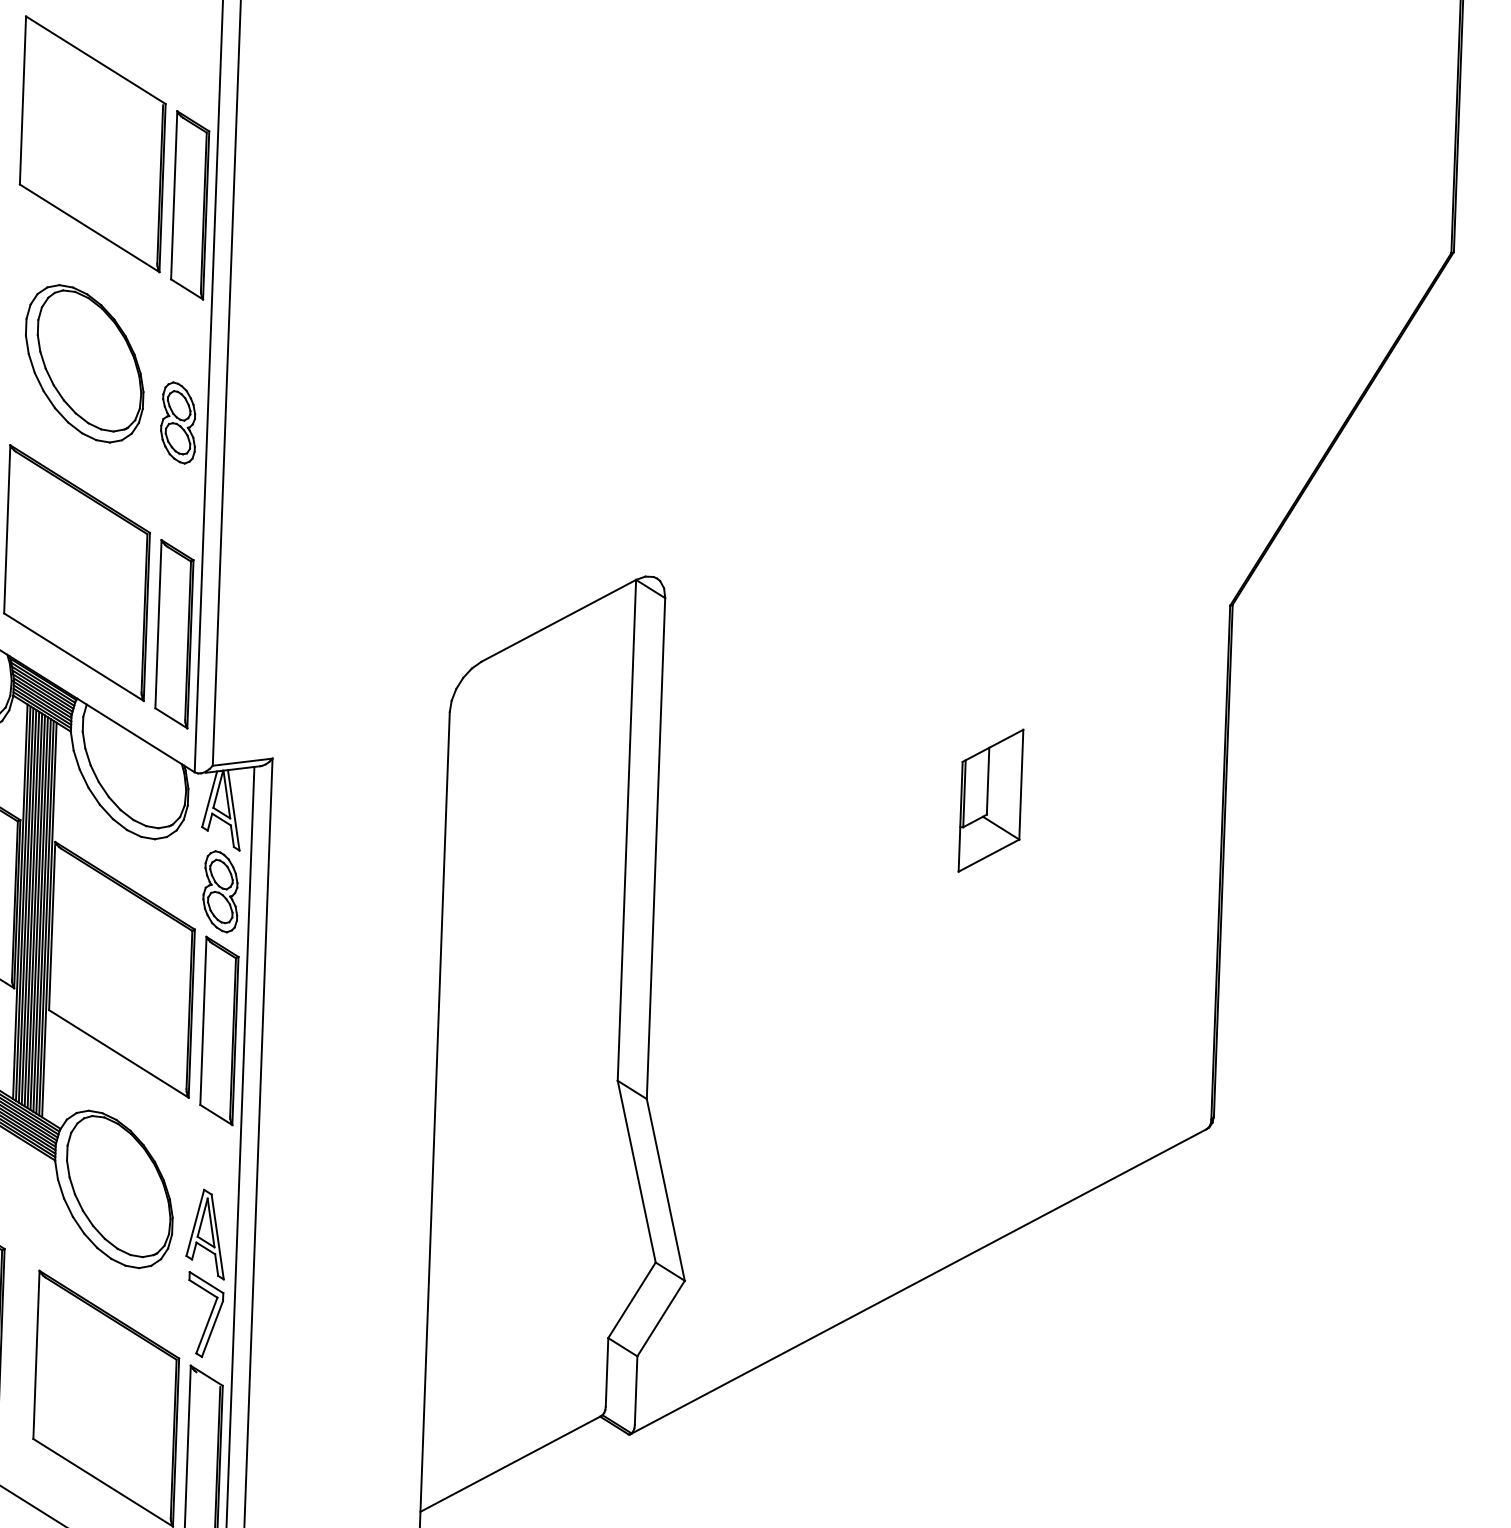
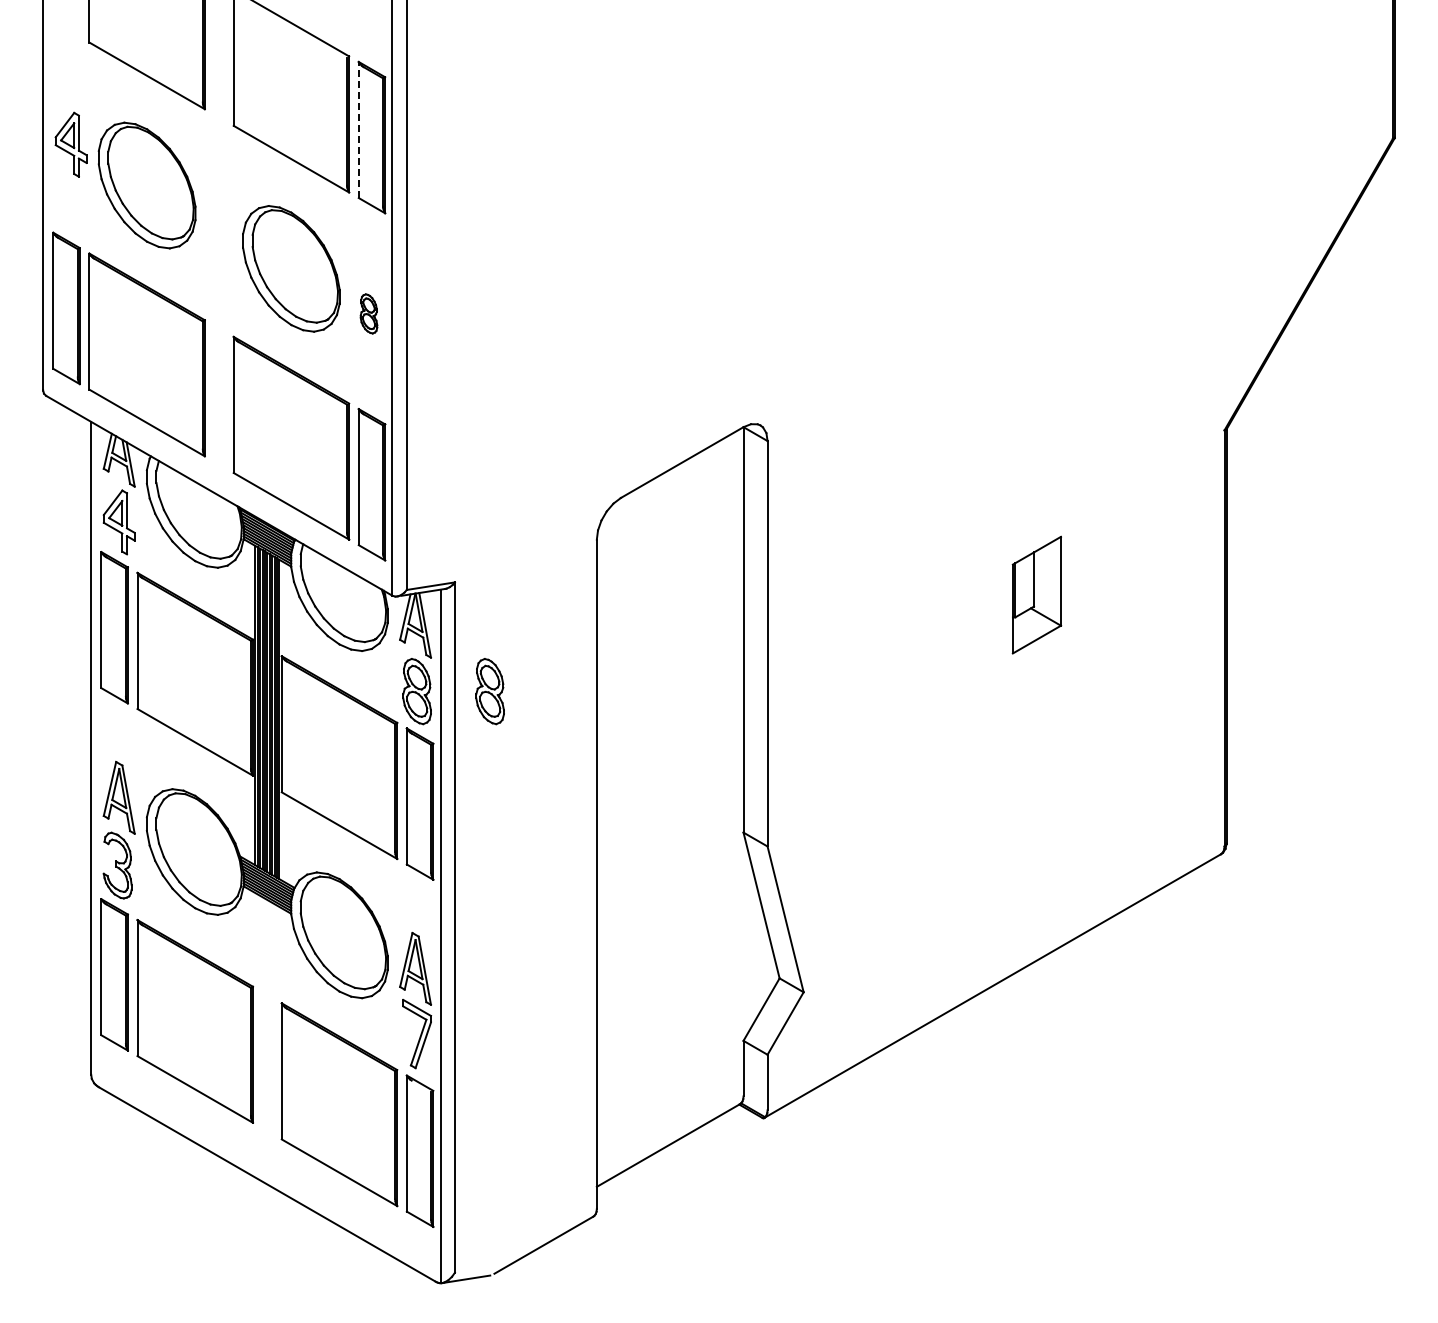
line: (173, 194) -> (358, 129), solid -> dashed
part: (177, 422) -> (368, 313), size x0.6
part: (310, 894) -> (489, 691), added

